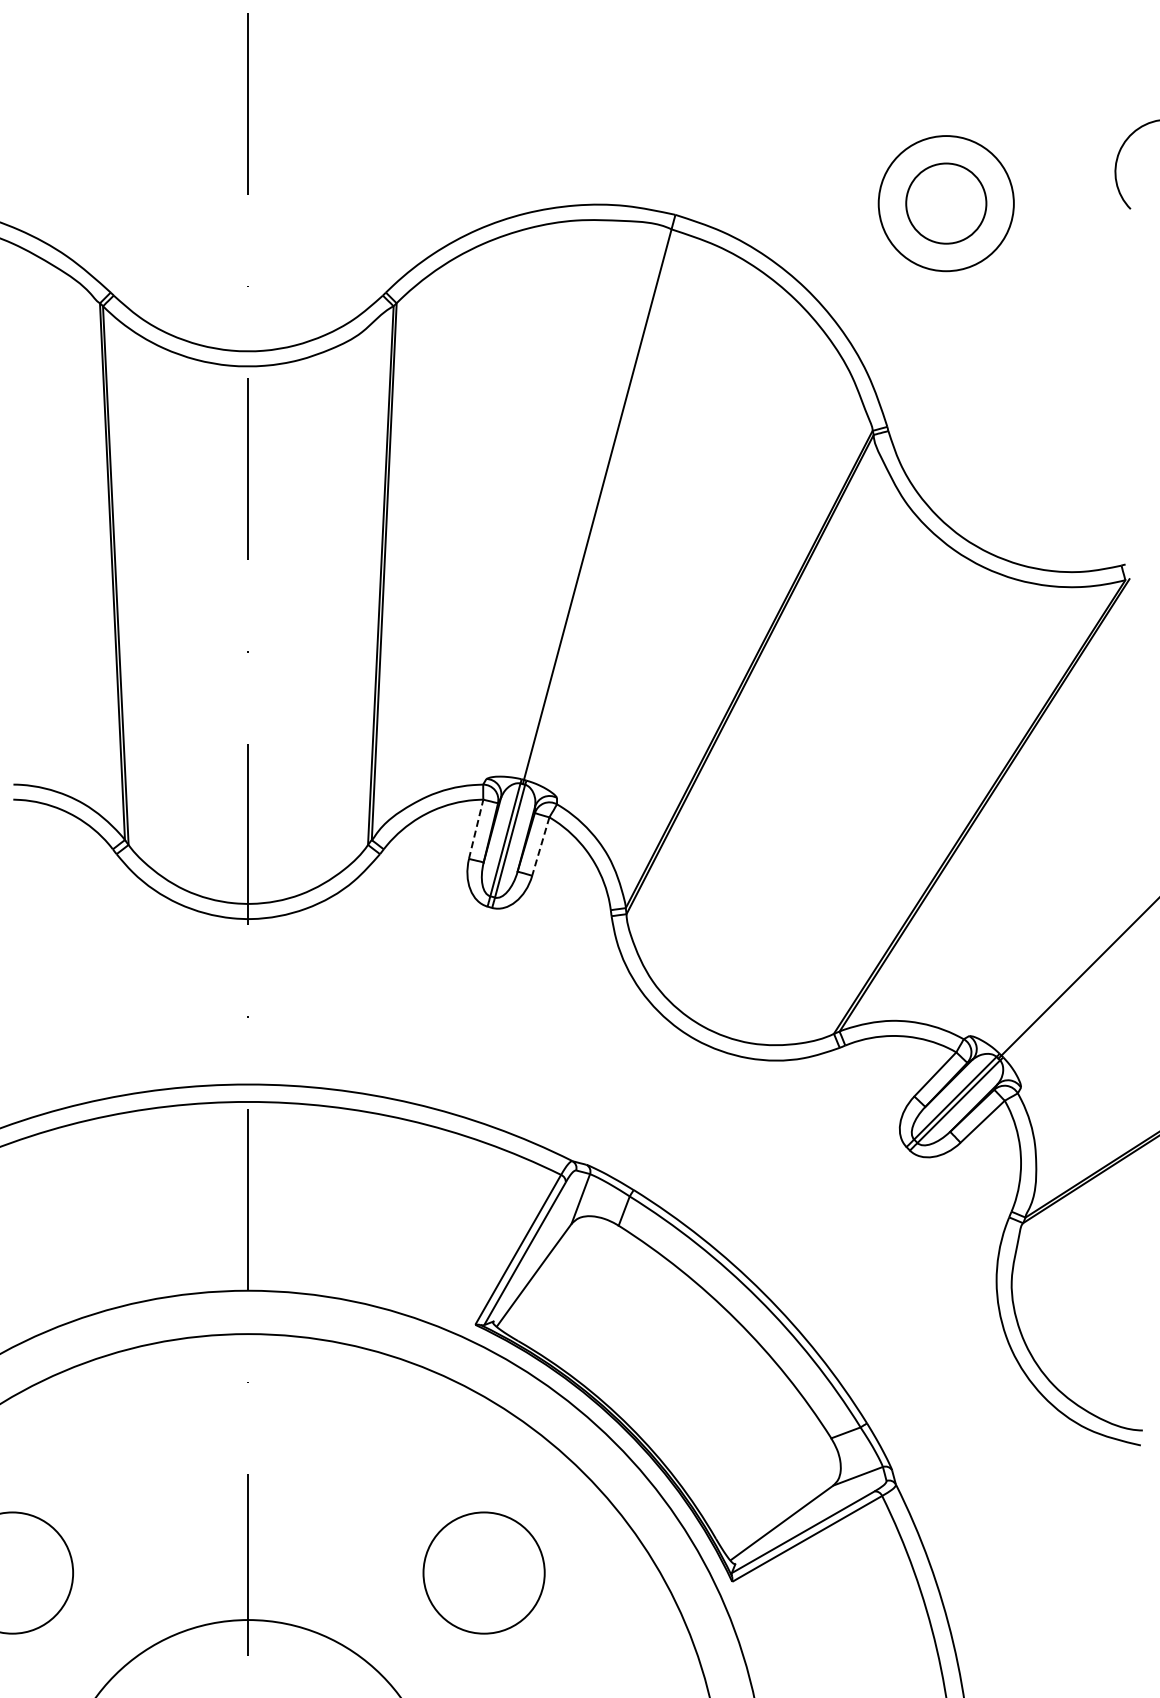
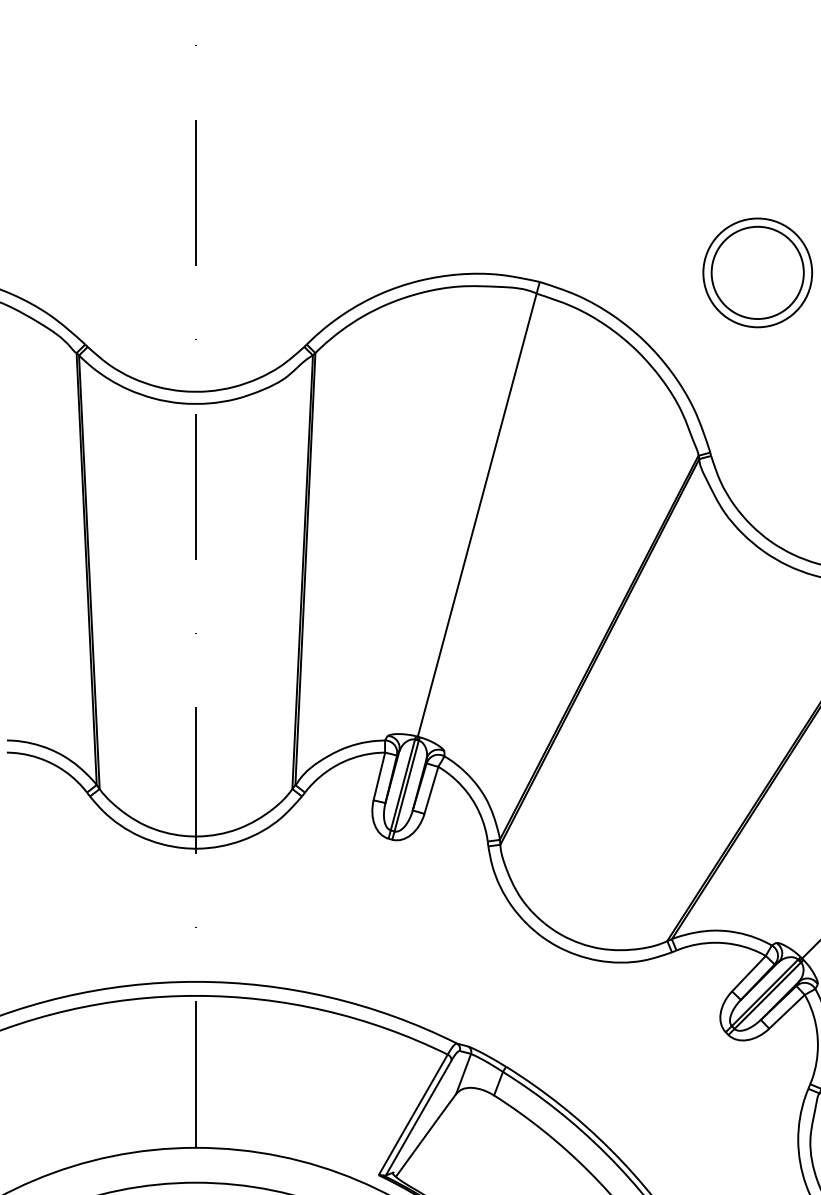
circle: (946, 203) -> (757, 272), size x1.43
line: (476, 828) -> (379, 775), dashed -> solid
line: (540, 847) -> (431, 791), dashed -> solid

